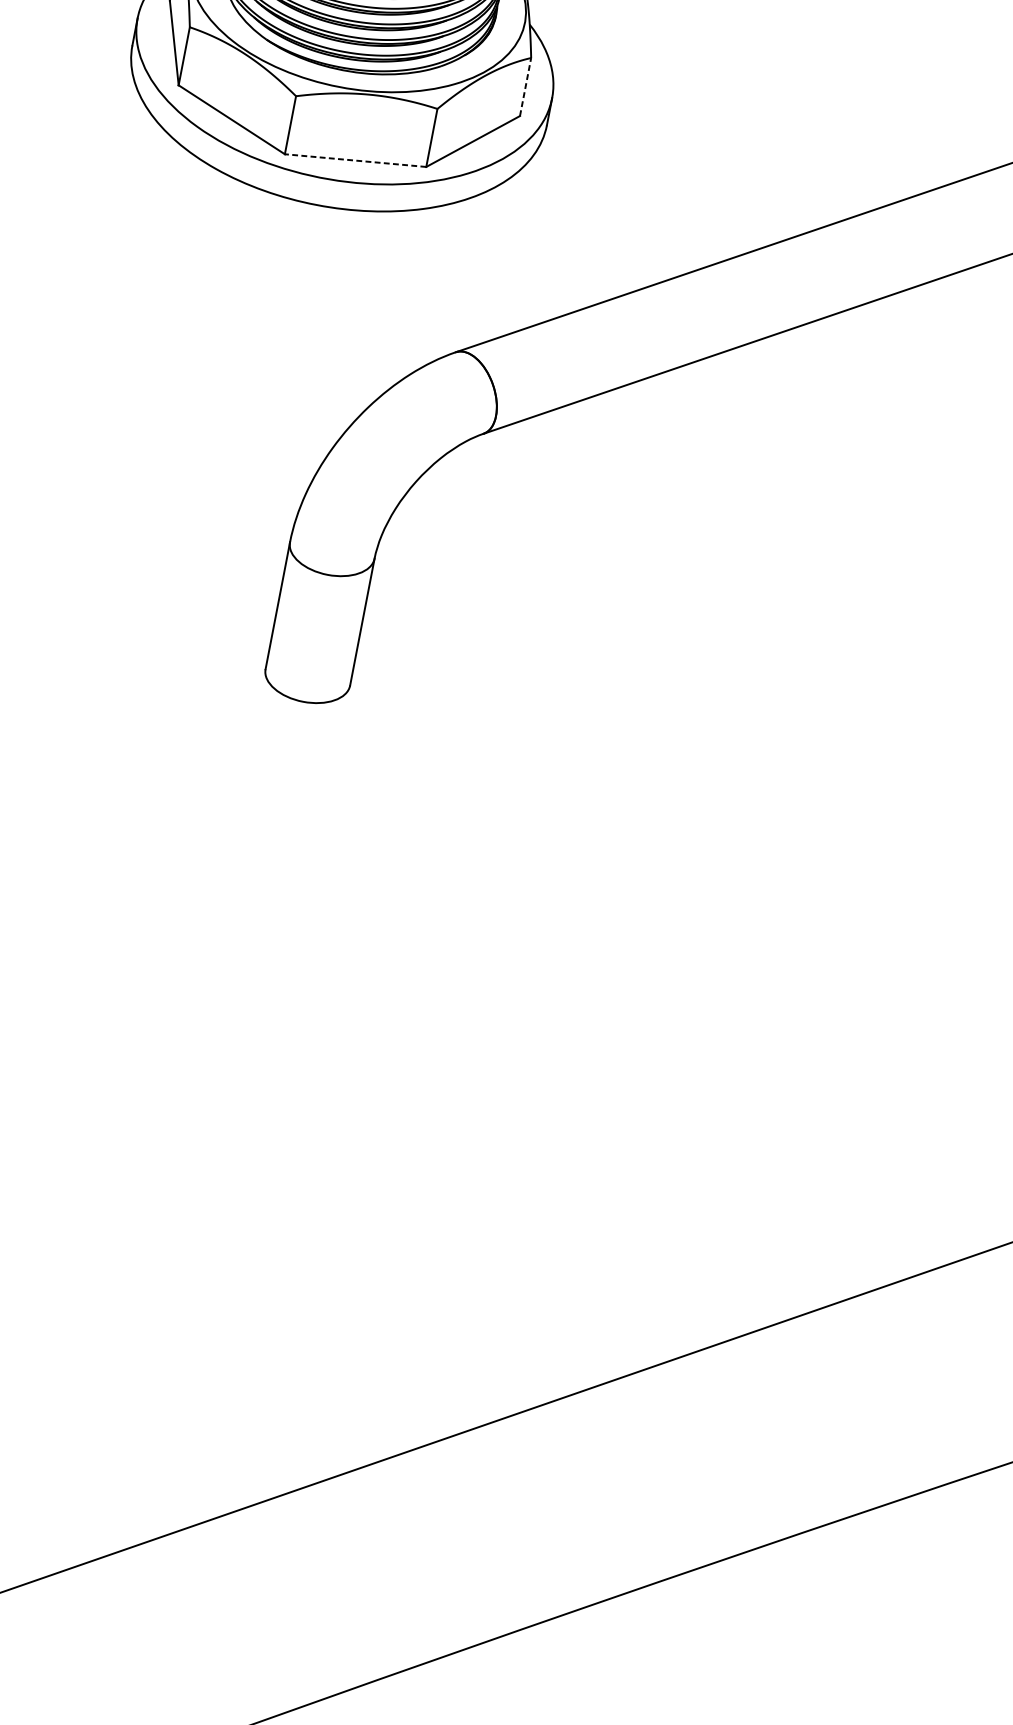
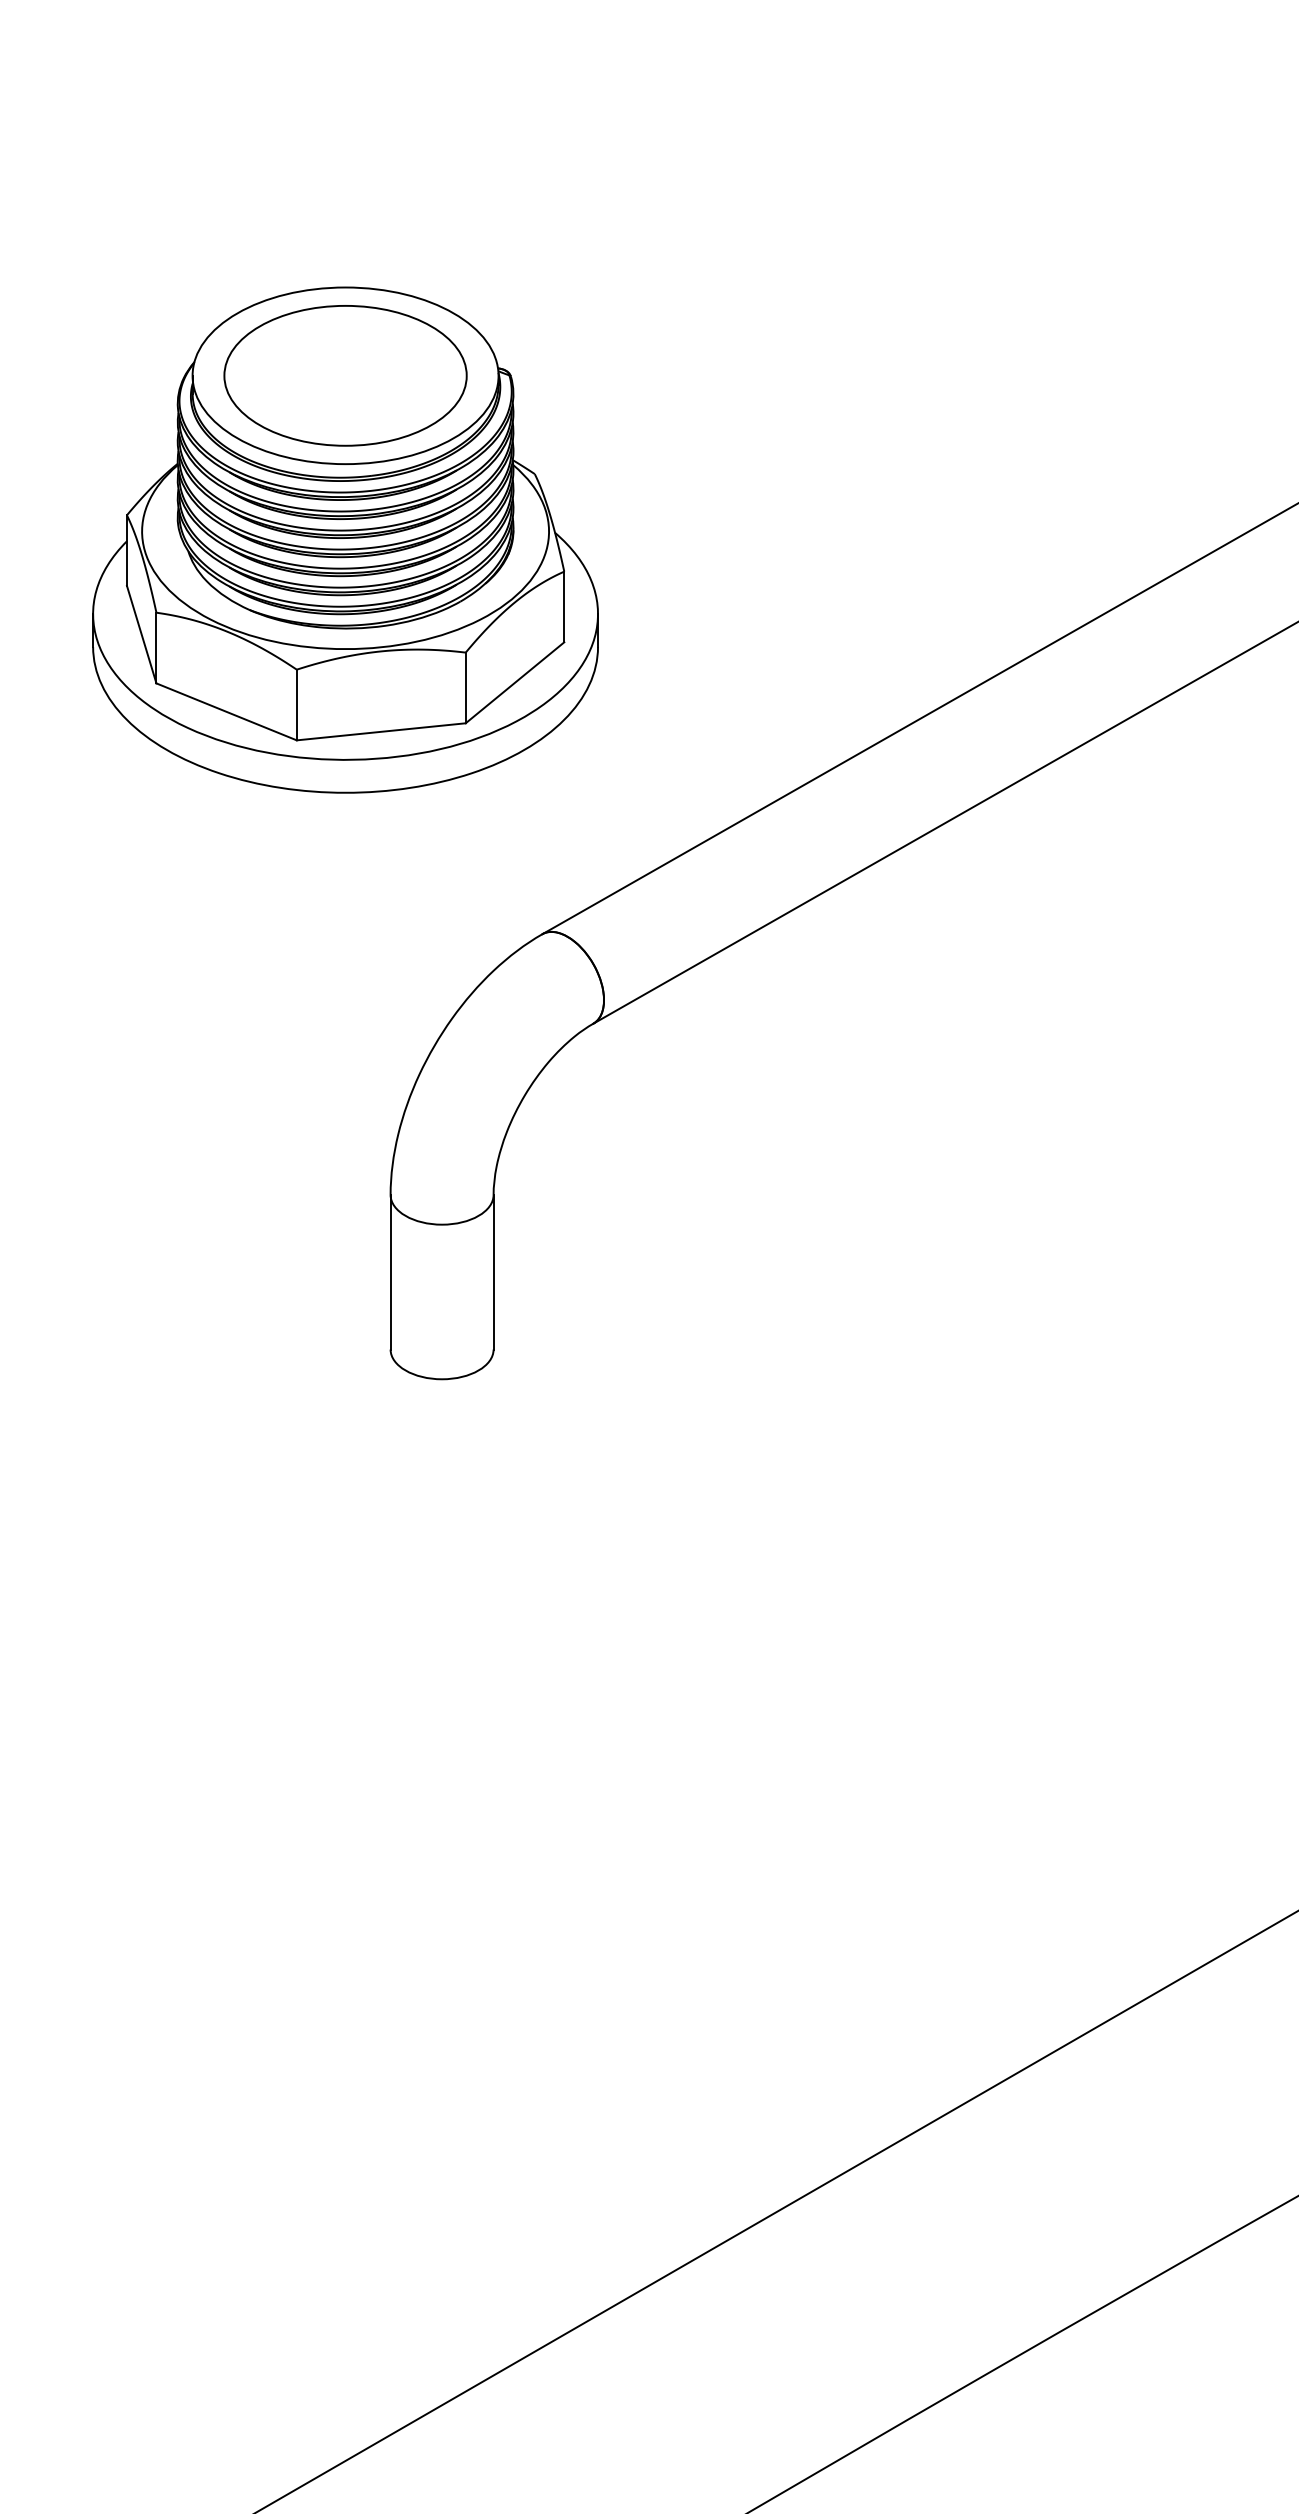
line: (525, 86) -> (564, 606), dashed -> solid
line: (355, 160) -> (381, 731), dashed -> solid

